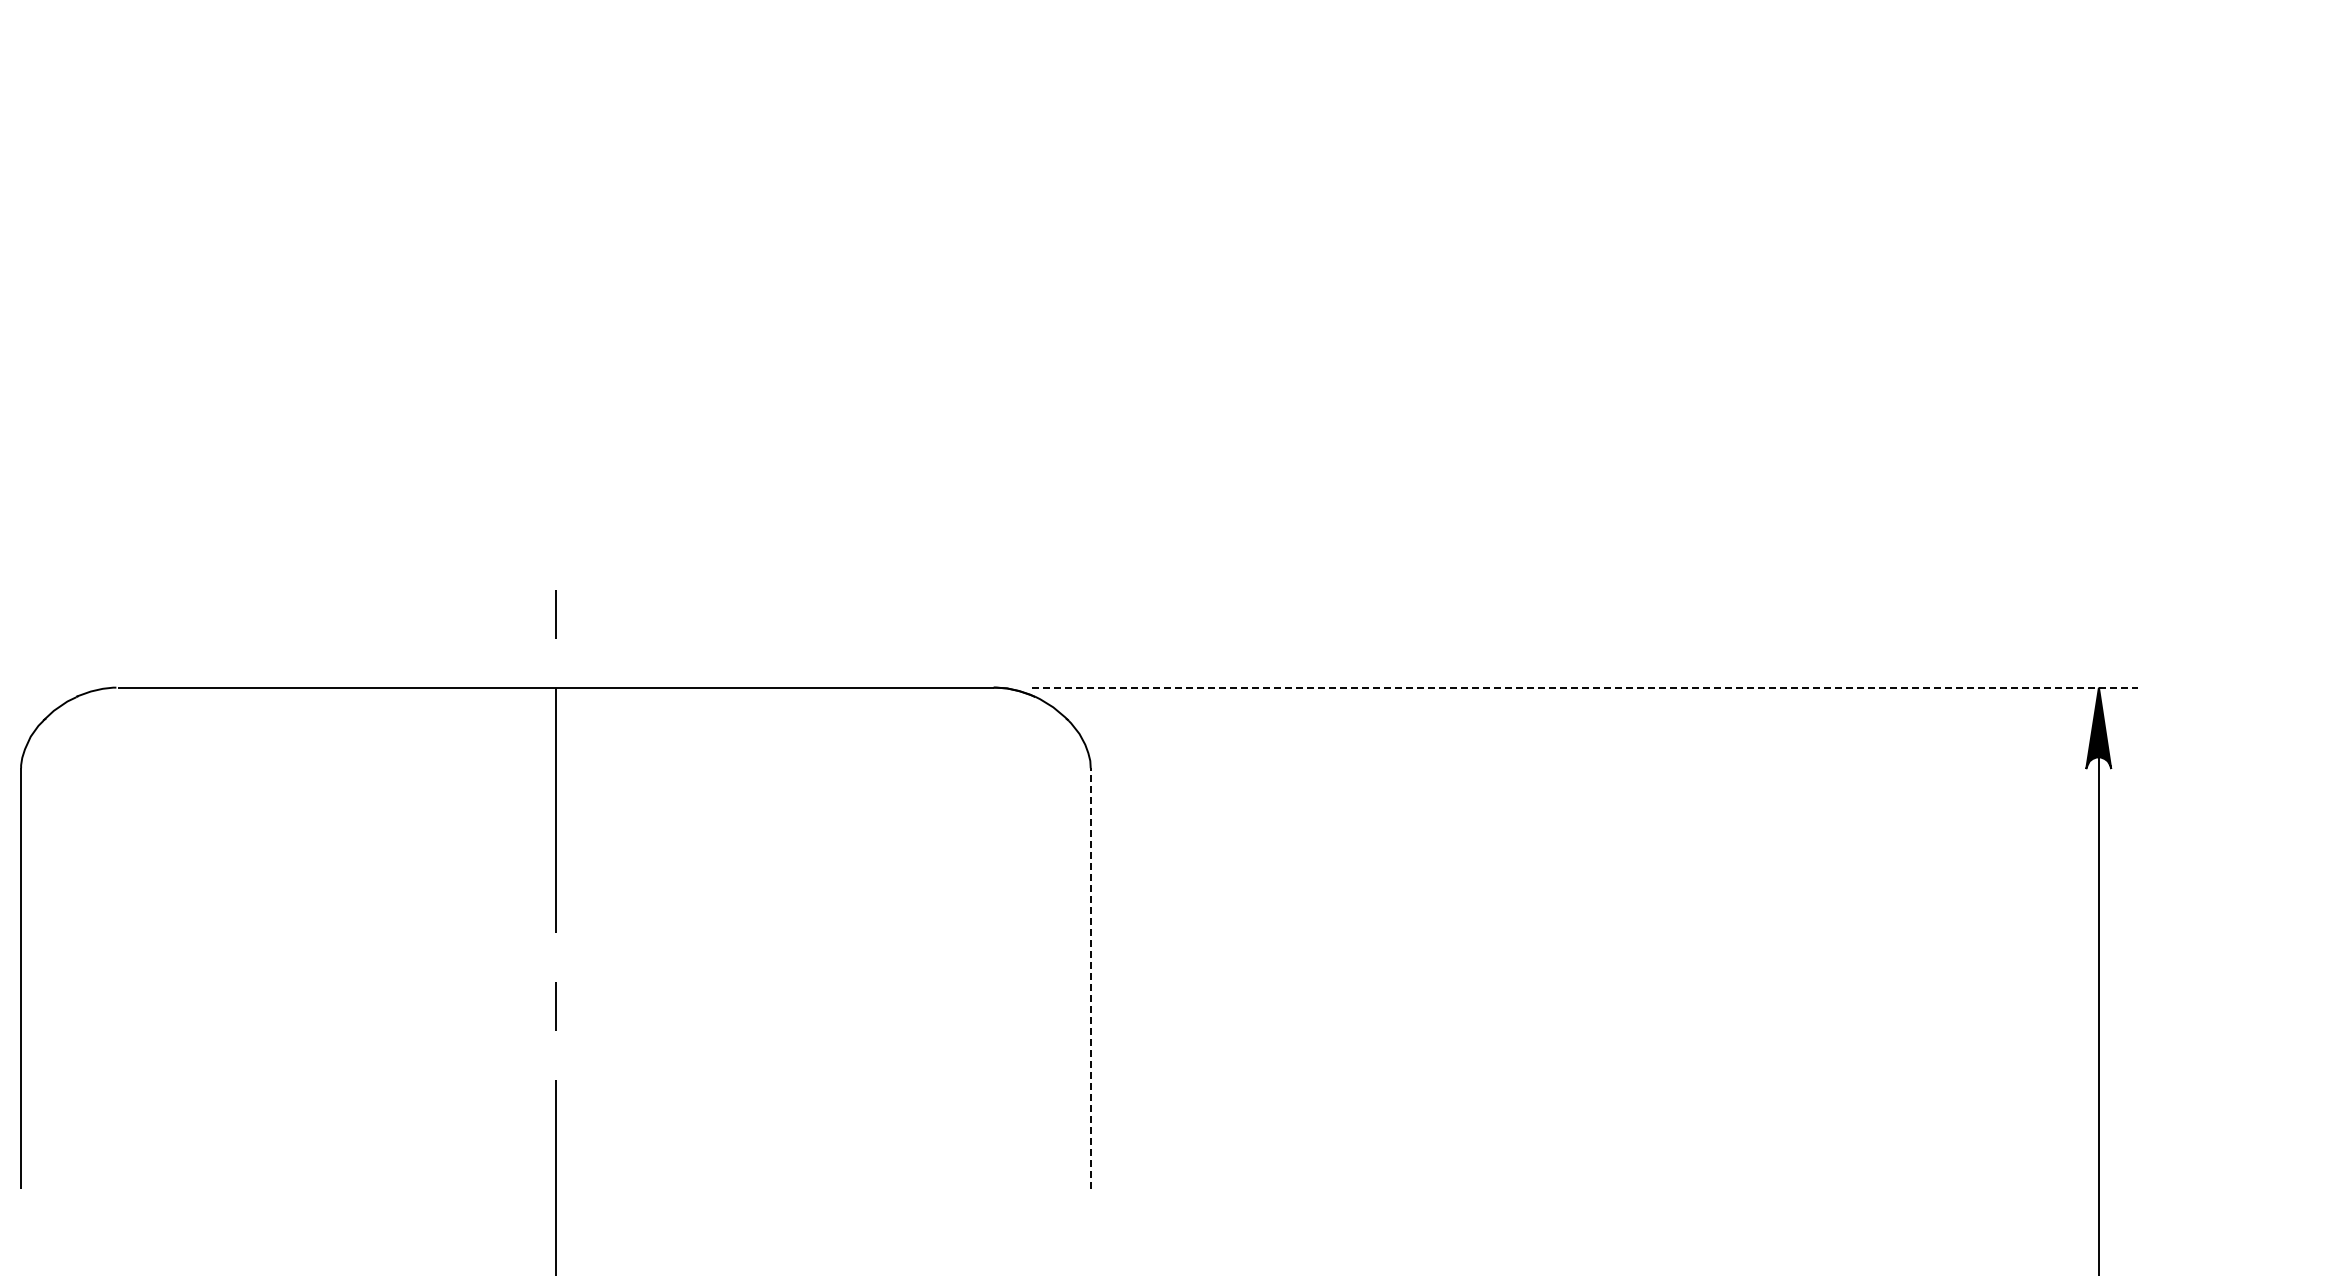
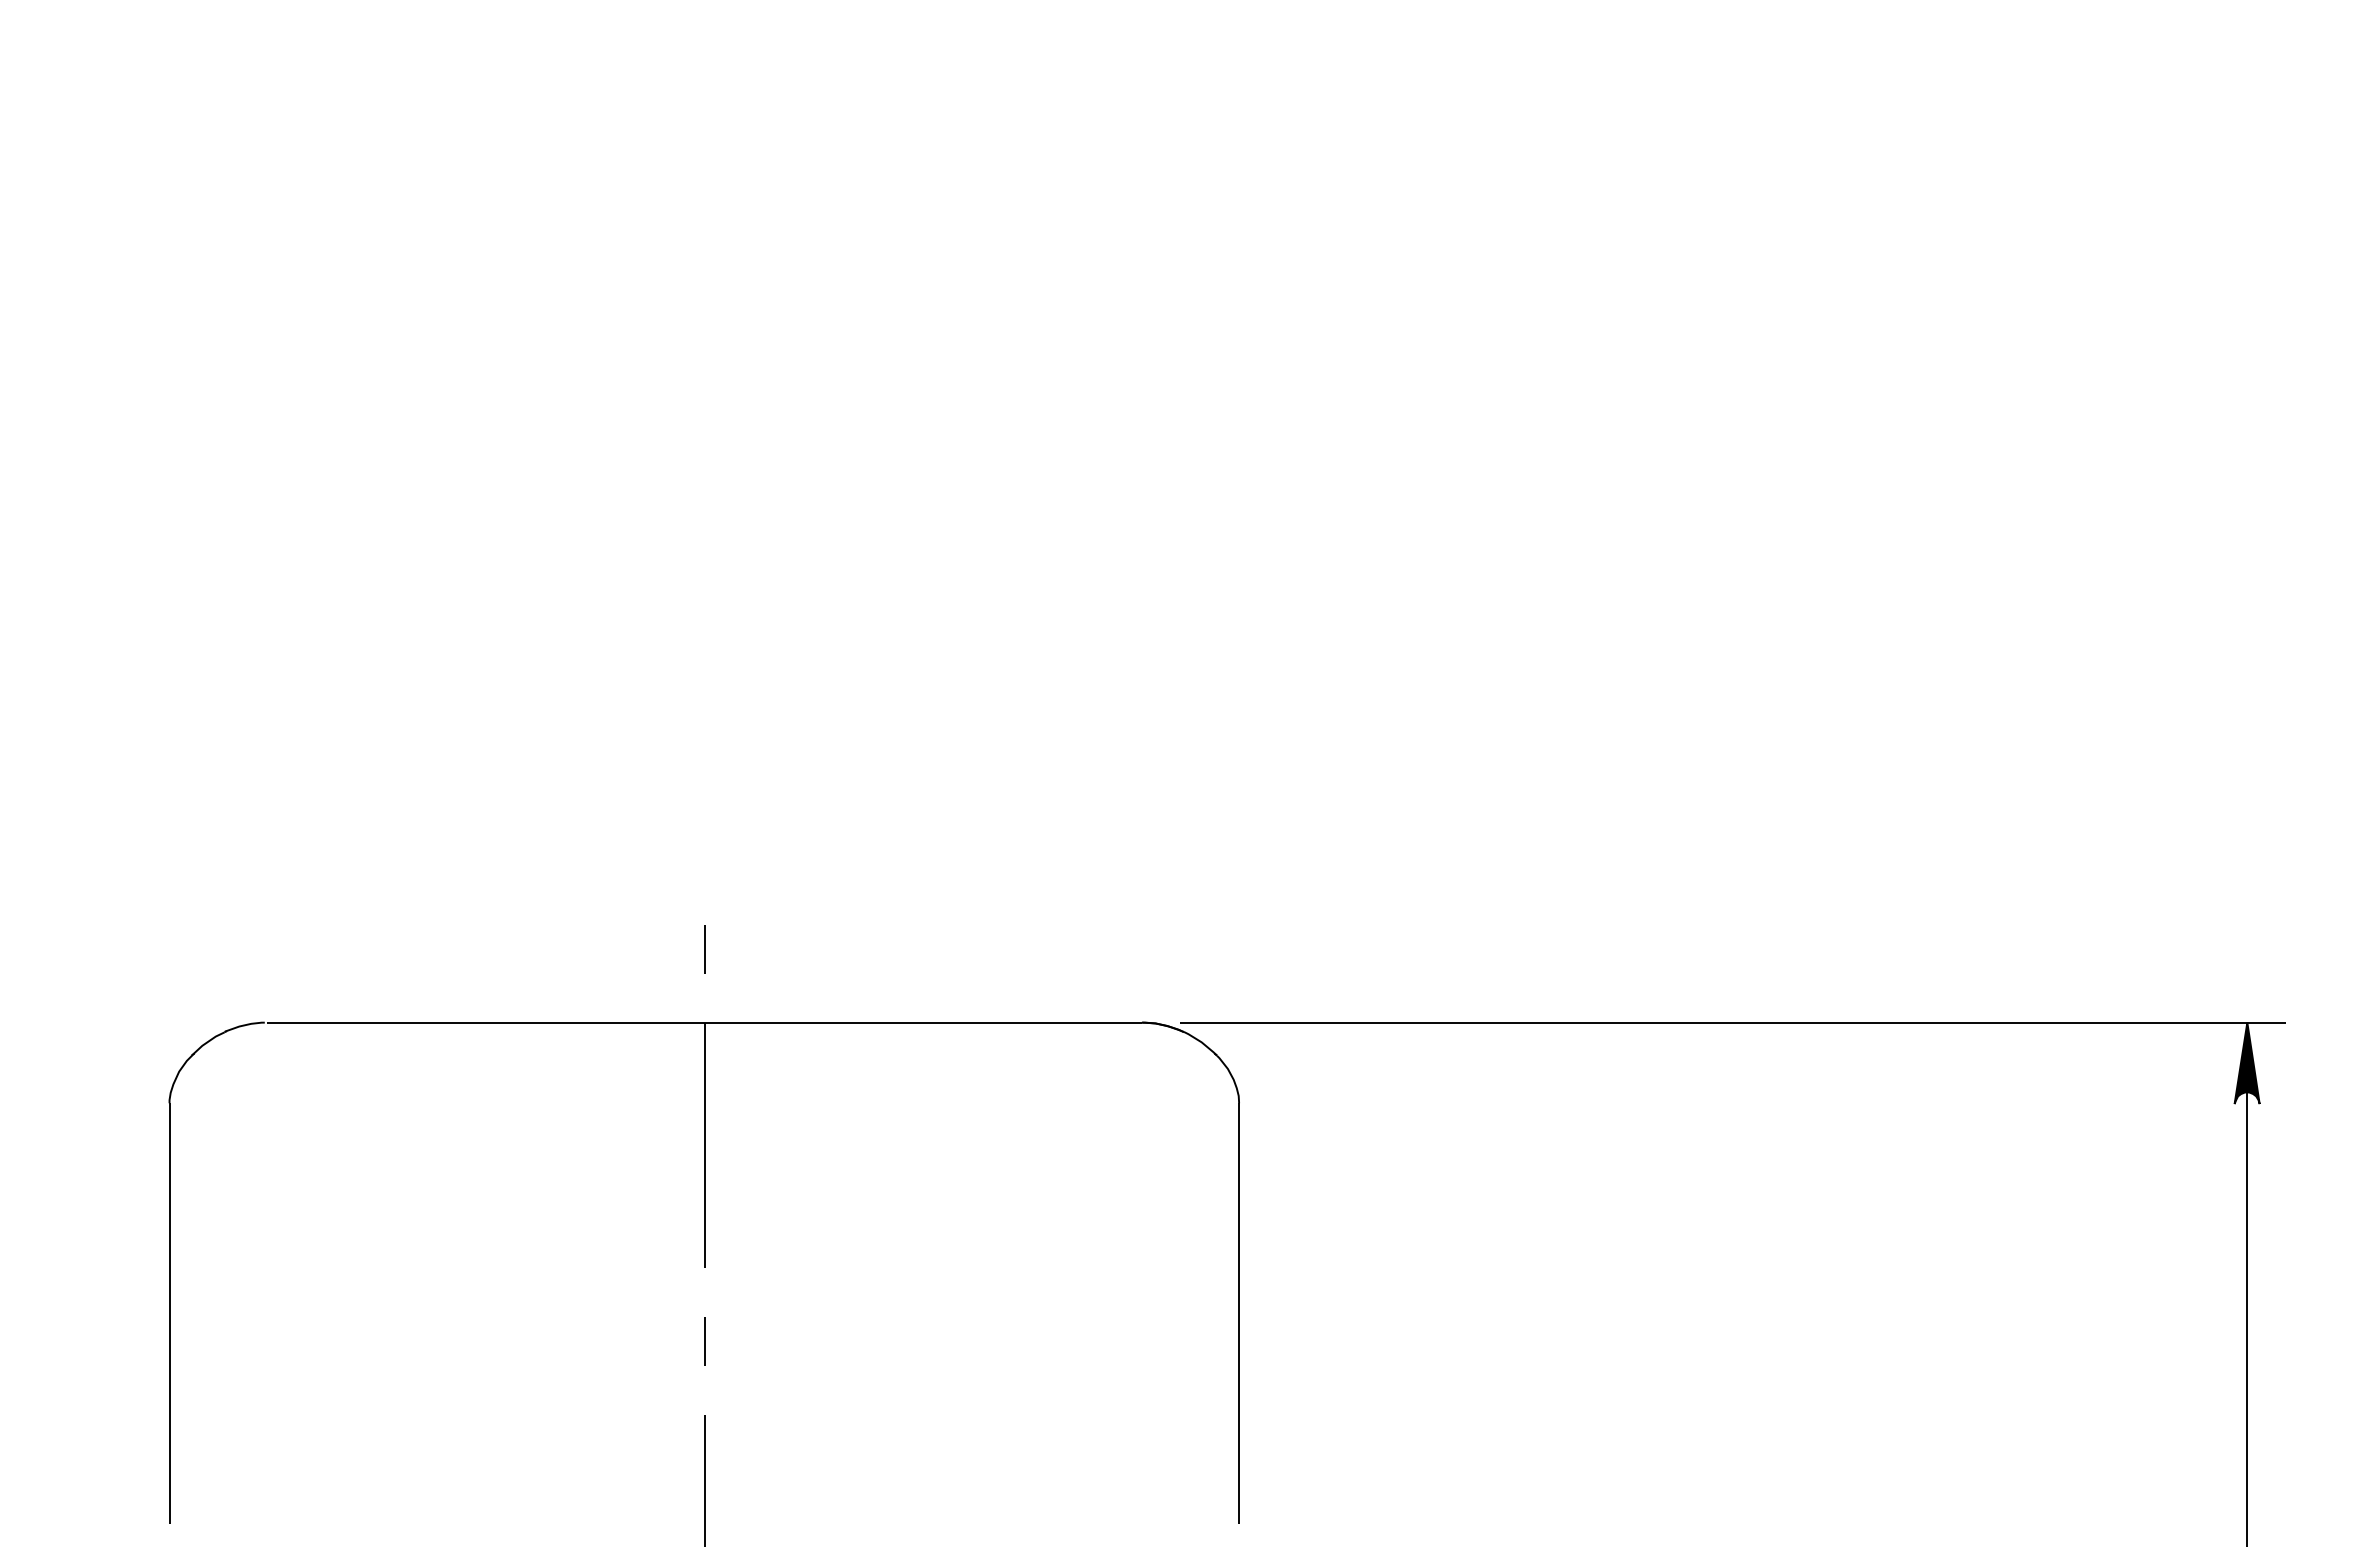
line: (1585, 687) -> (1733, 1022), dashed -> solid
line: (1091, 978) -> (1239, 1313), dashed -> solid

